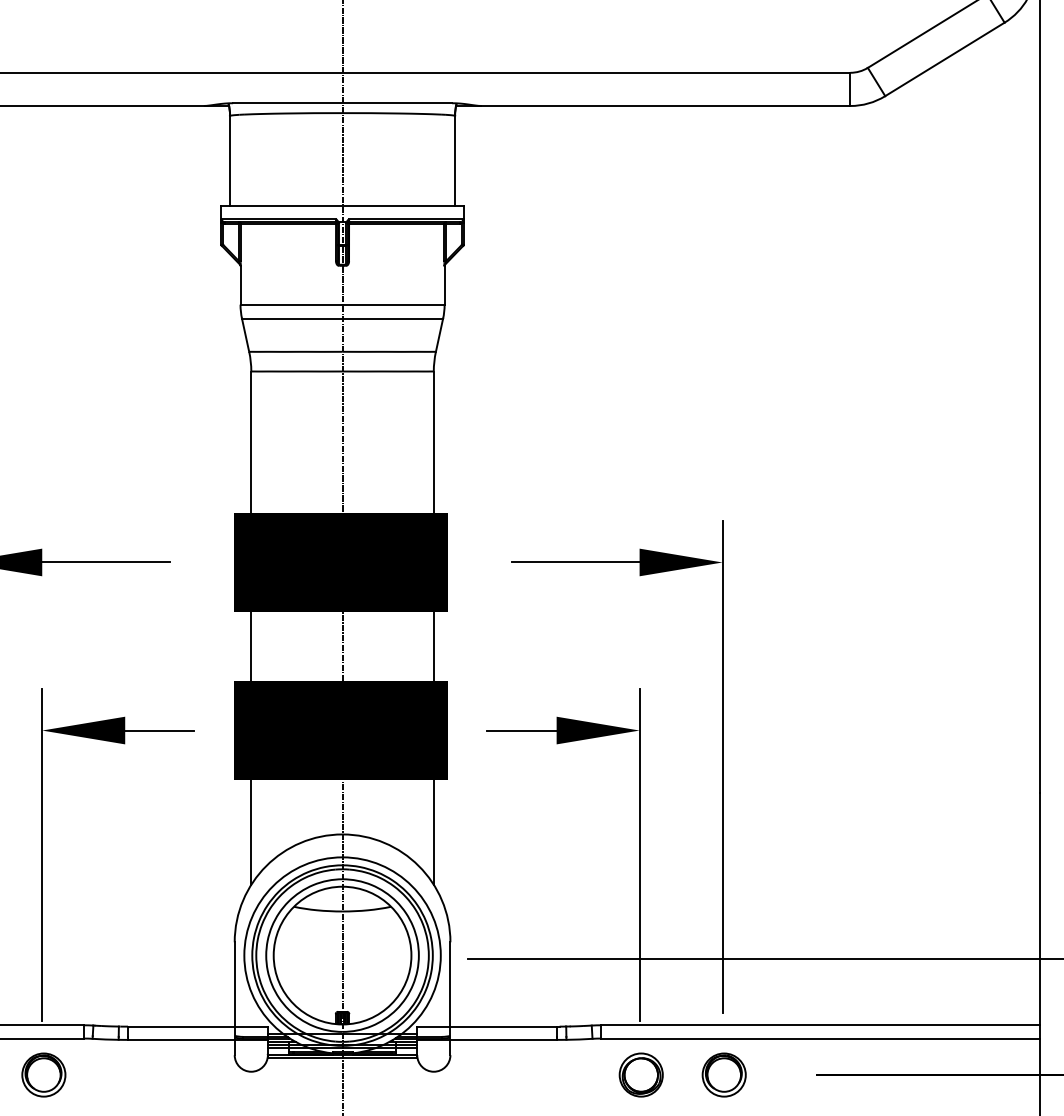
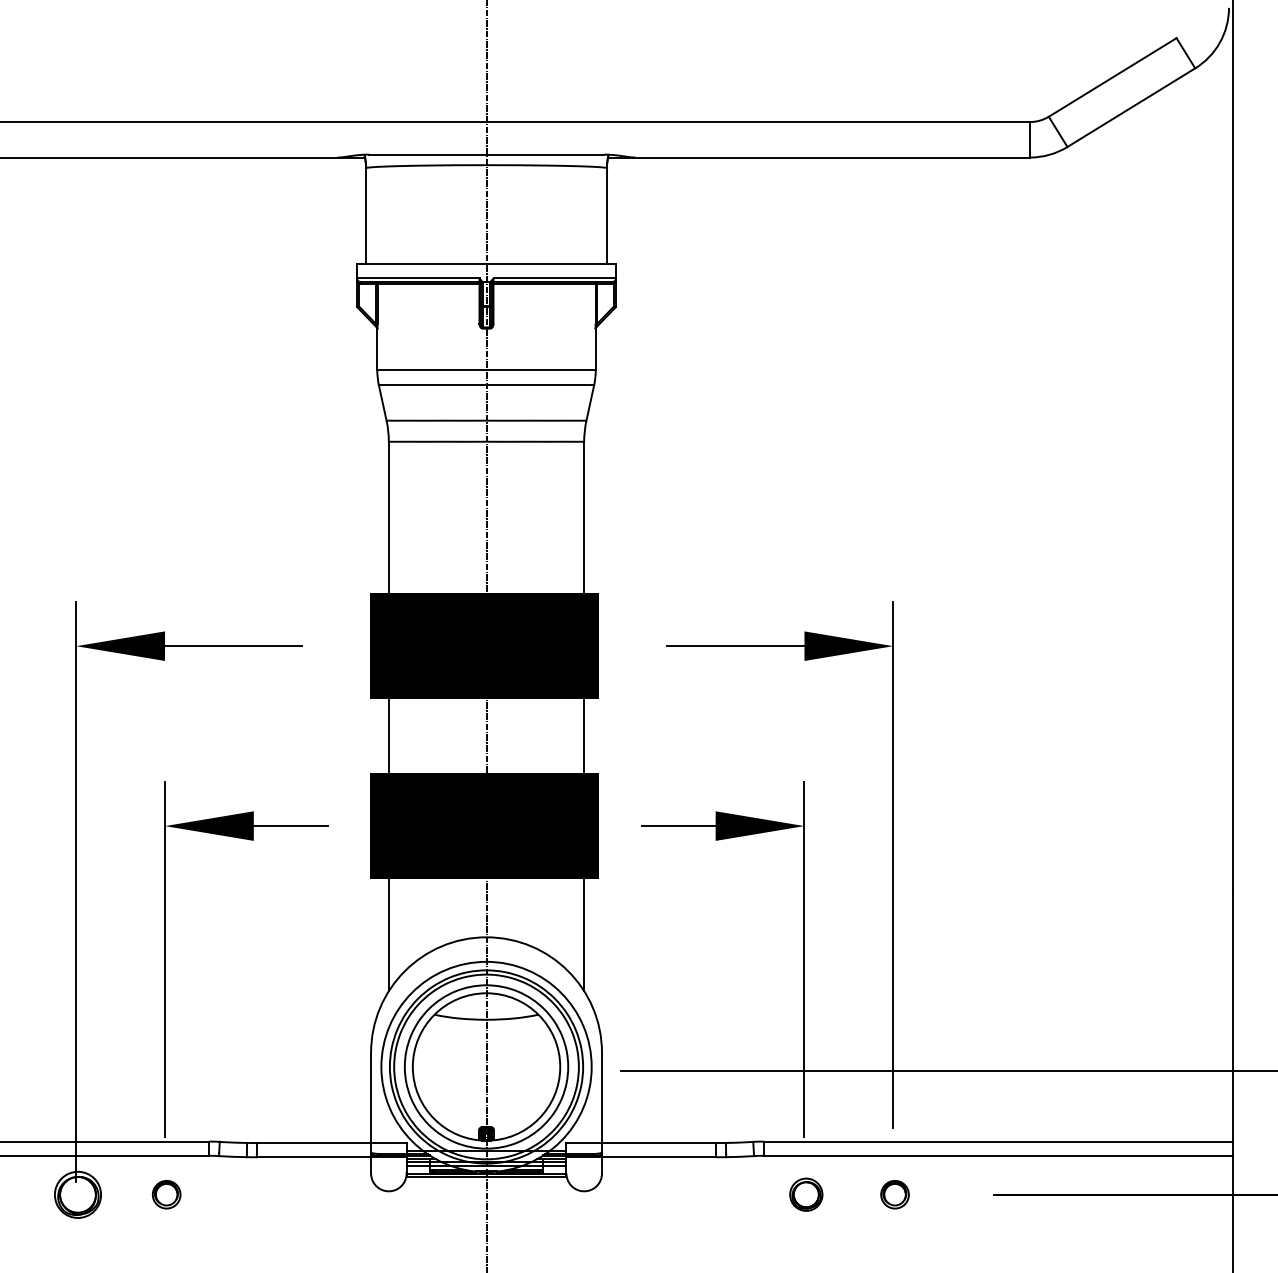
part: (43, 1074) -> (166, 1194), size x0.6
part: (641, 1074) -> (806, 1194), size x0.7
part: (723, 1074) -> (894, 1194), size x0.6

